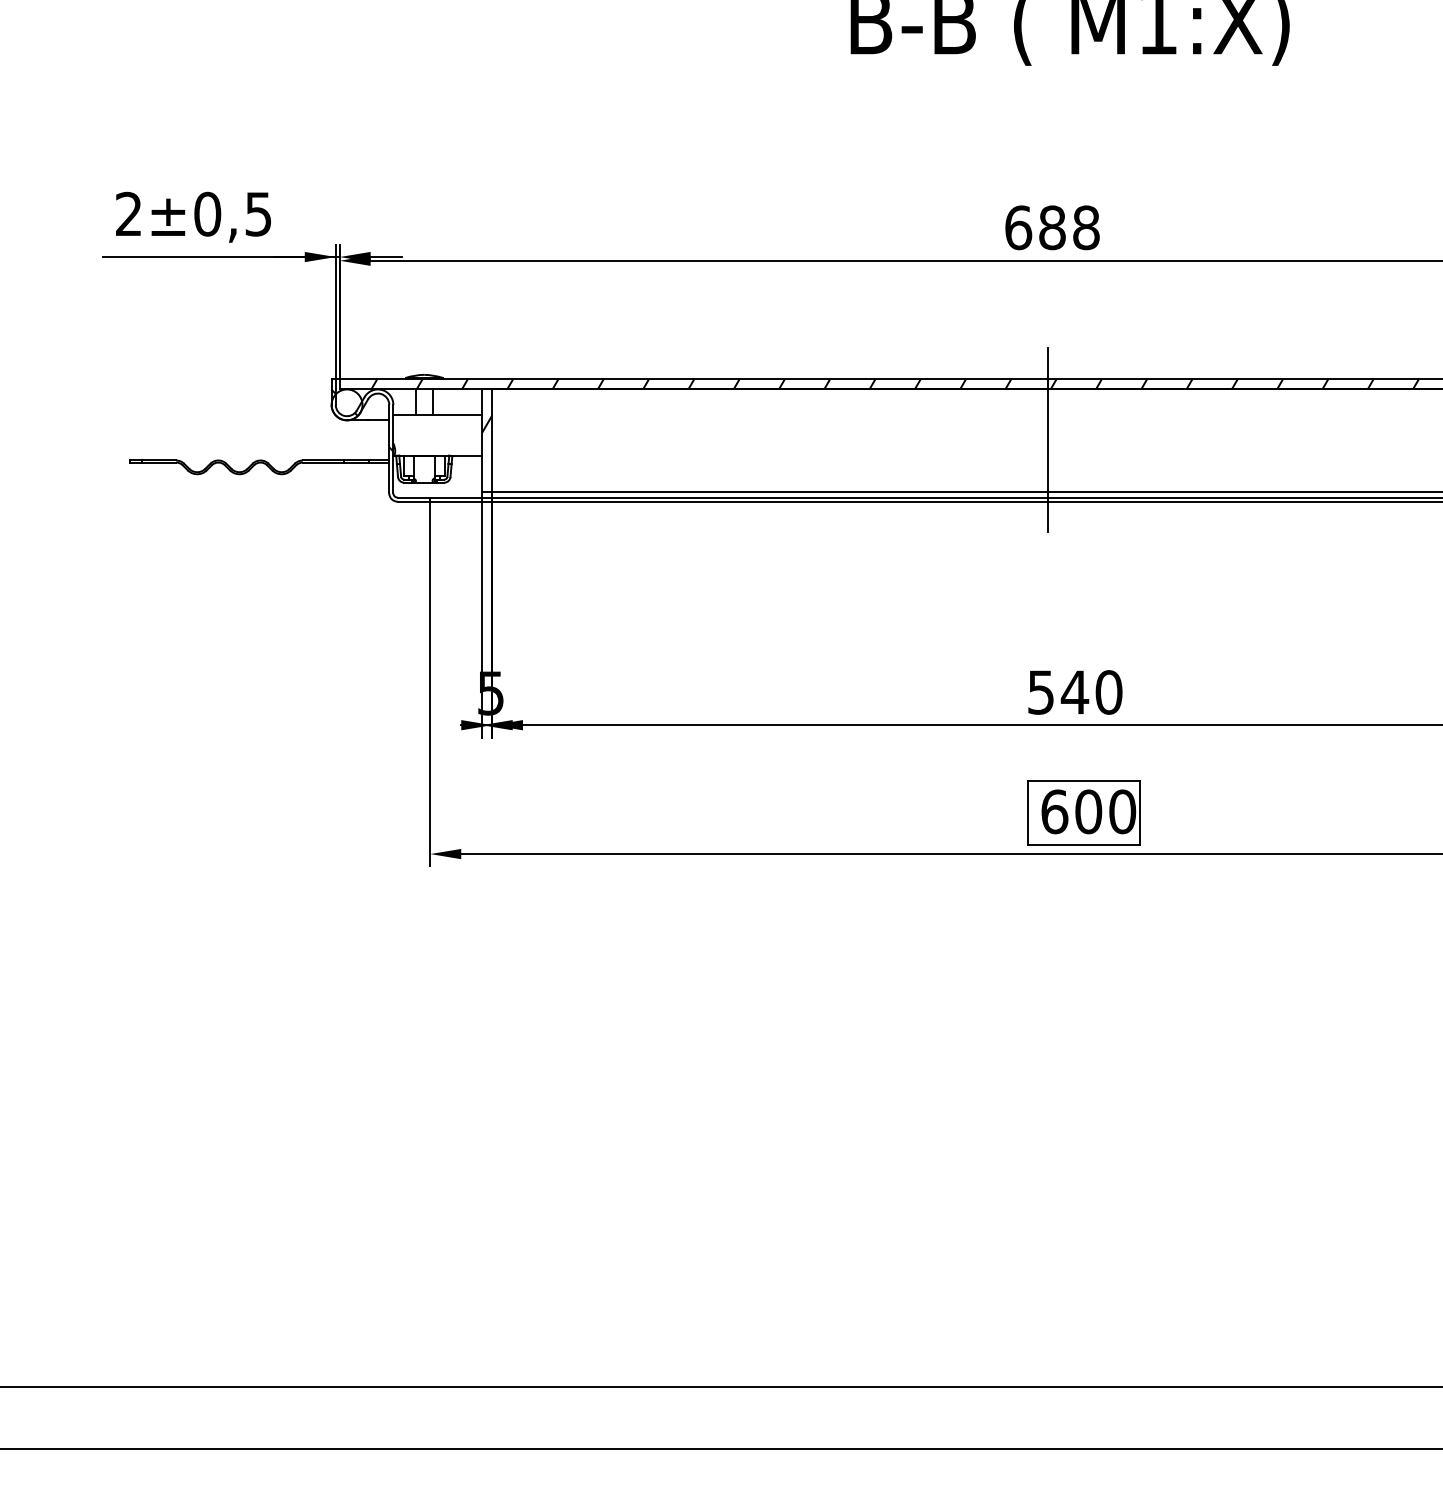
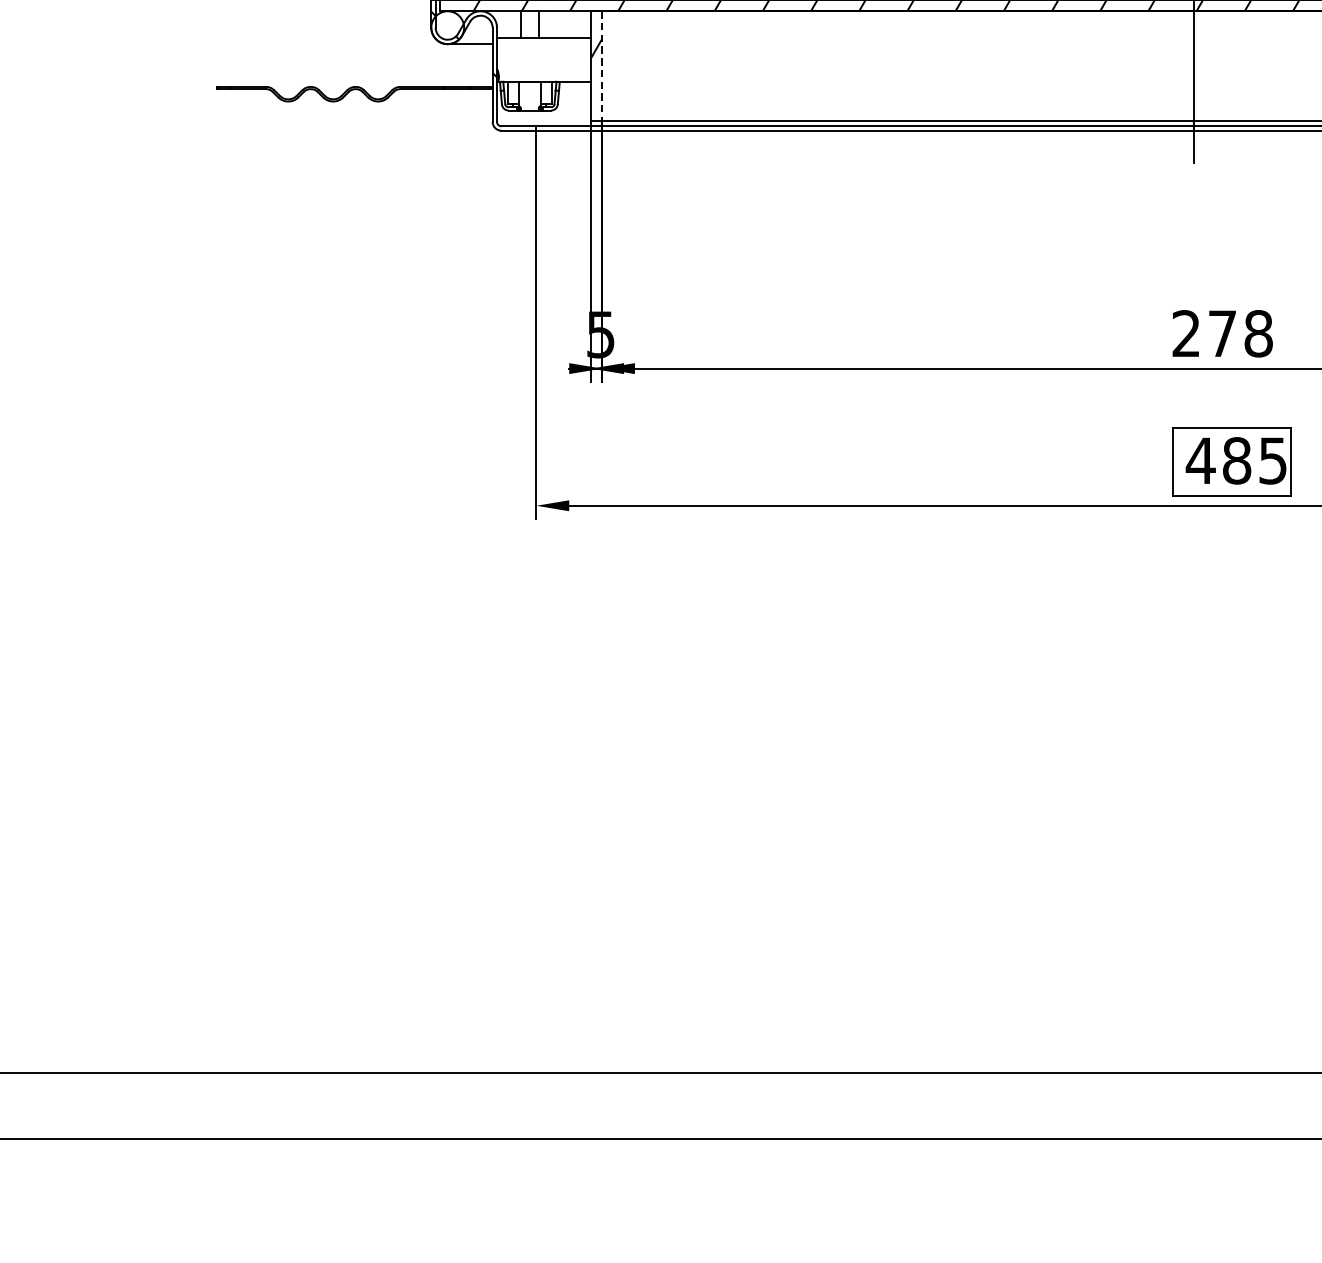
line: (492, 441) -> (602, 66), solid -> dashed
text: (1075, 692) -> (1222, 333), 540 -> 278
text: (1088, 811) -> (1236, 460), 600 -> 485

